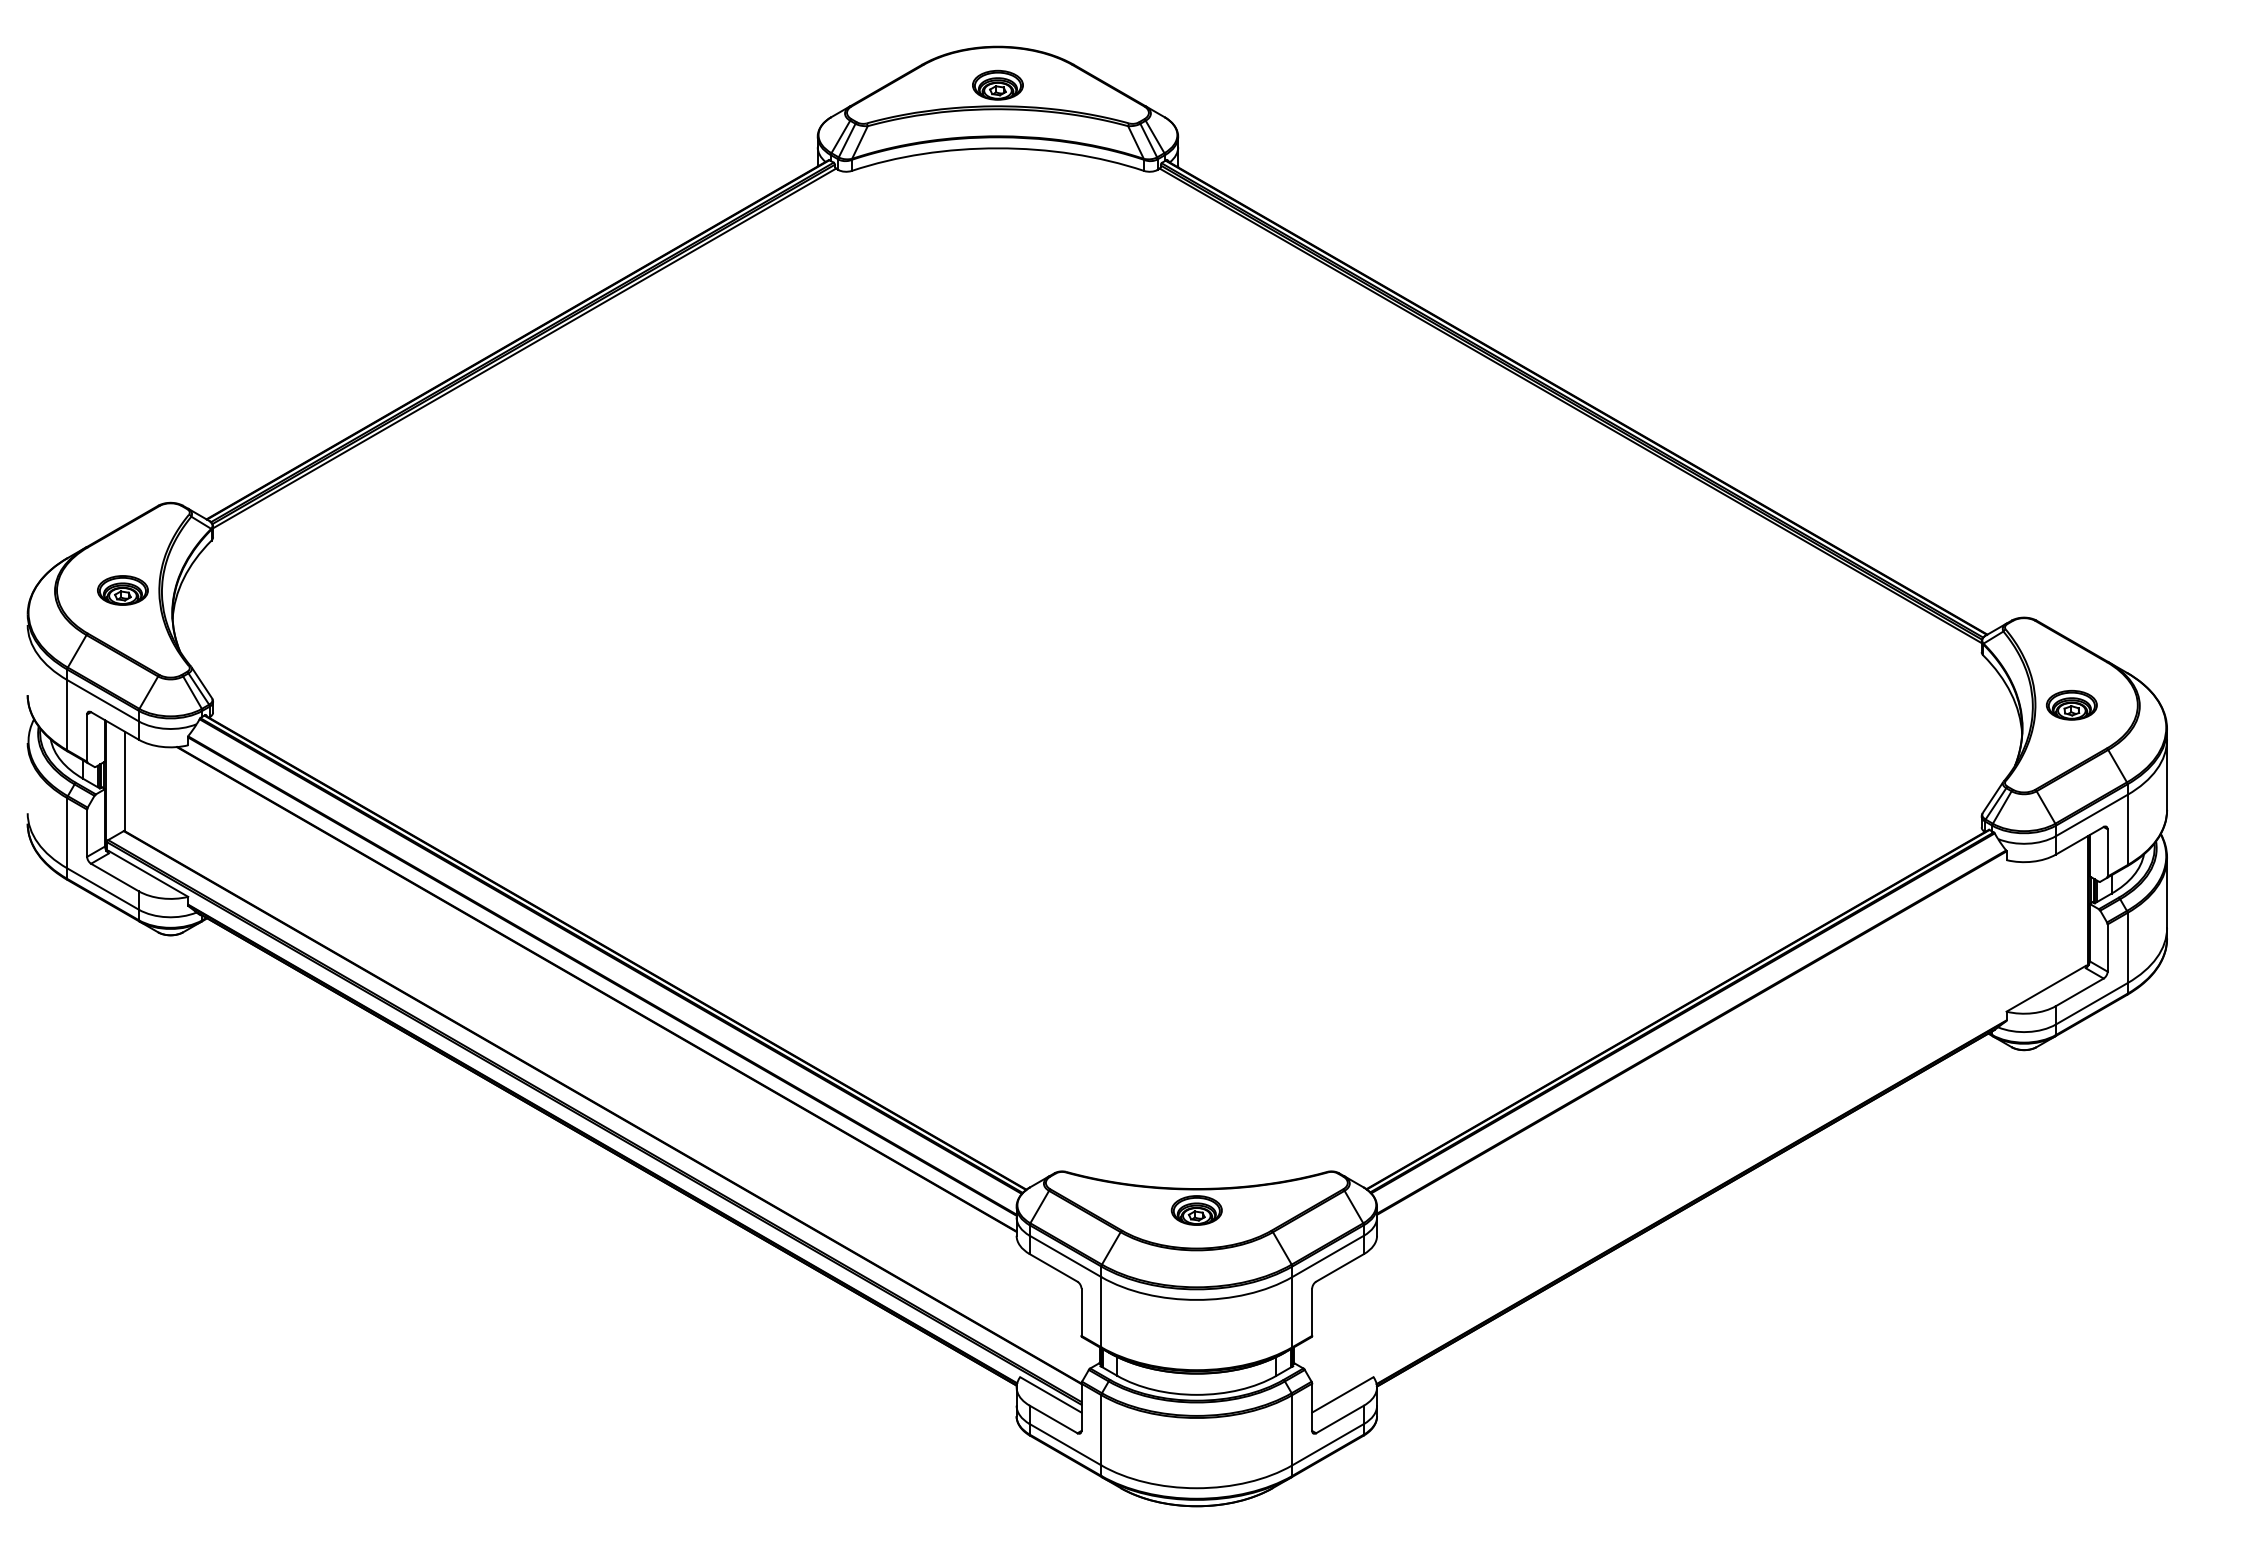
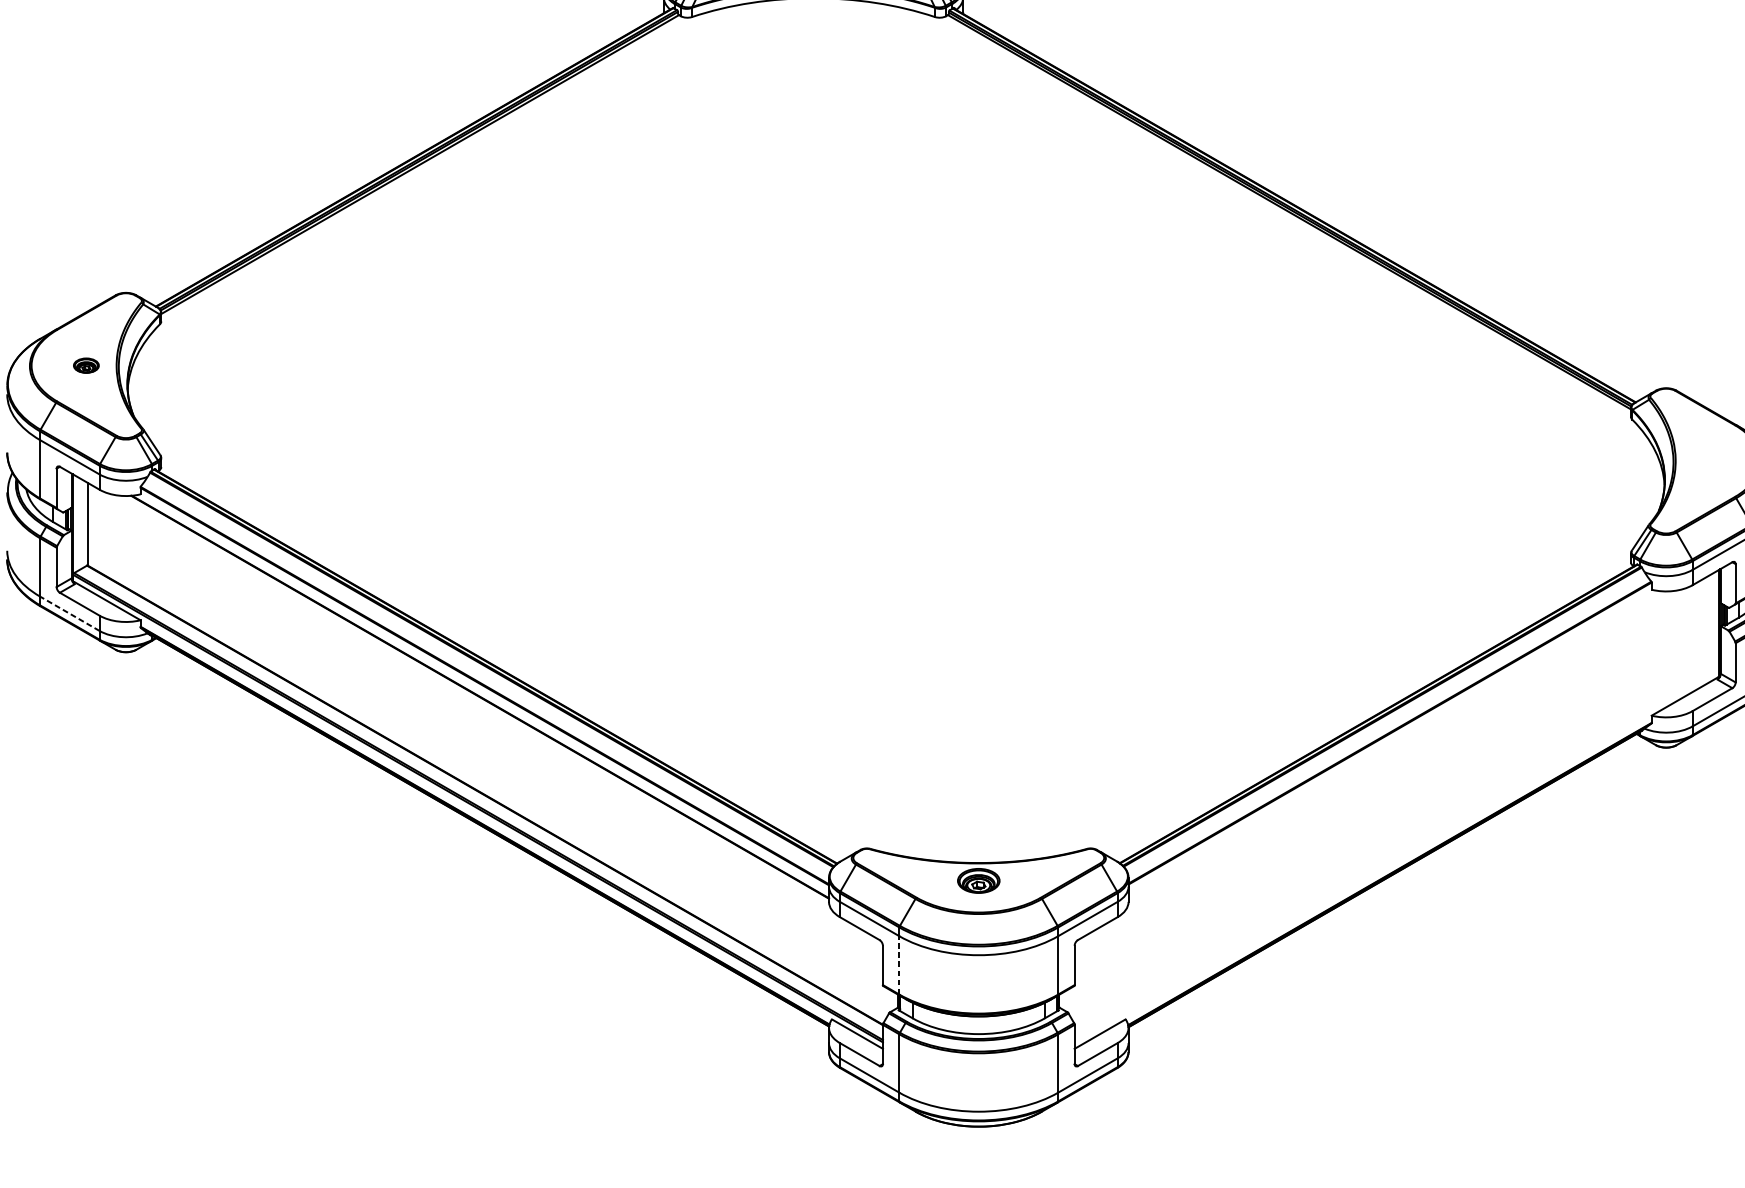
part: (122, 590) -> (86, 365), size x0.6
part: (2071, 704) -> (1705, 460), removed
line: (102, 888) -> (69, 613), solid -> dashed
line: (1101, 1311) -> (899, 964), solid -> dashed

